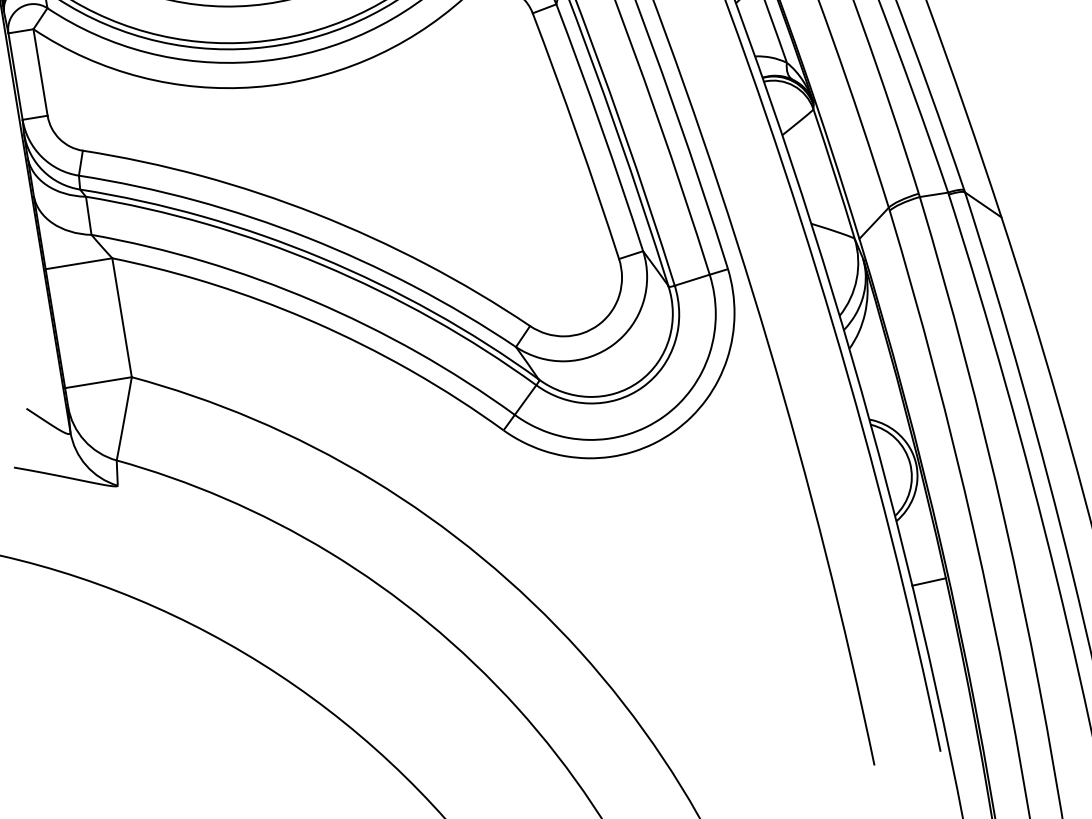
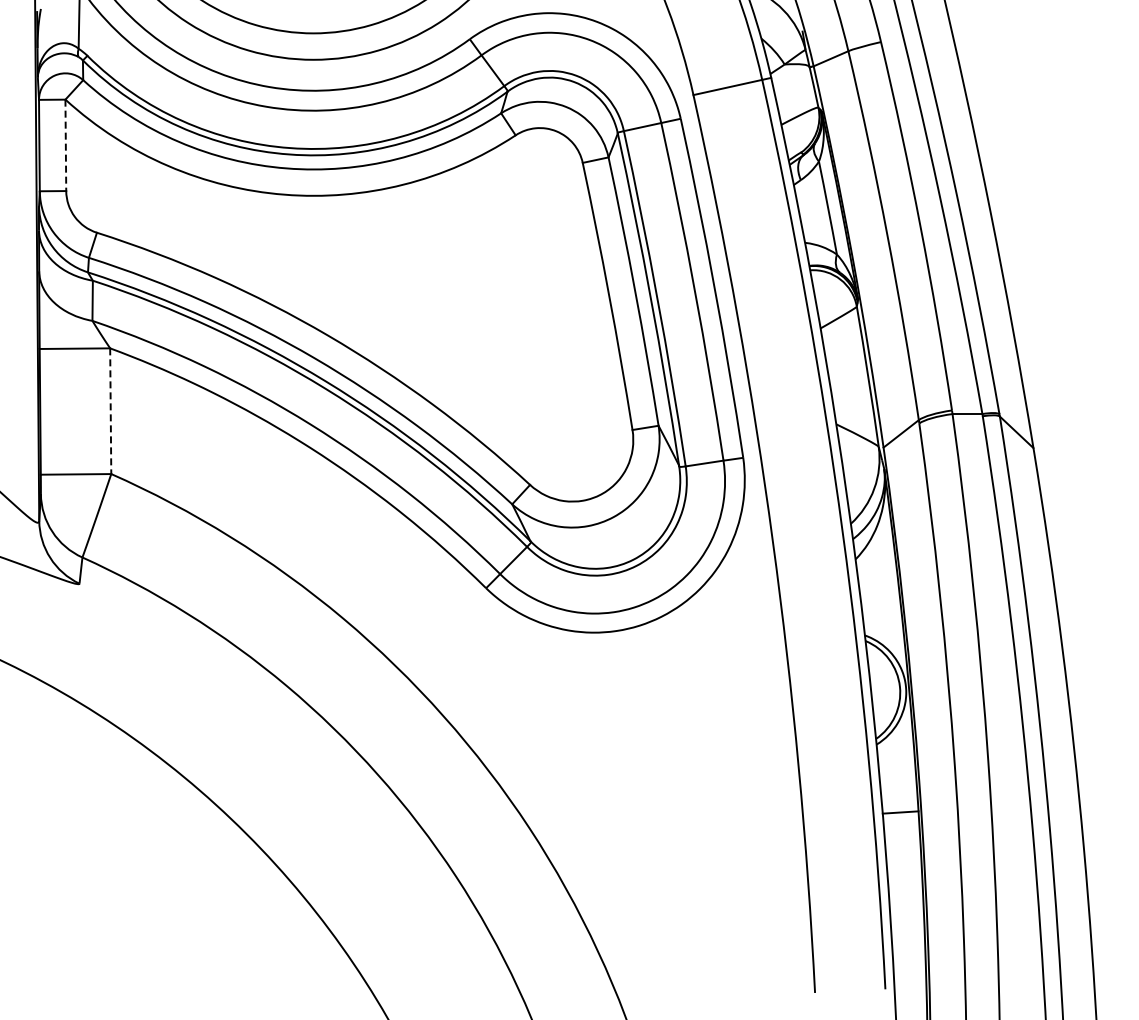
line: (40, 72) -> (65, 145), solid -> dashed
line: (121, 318) -> (110, 411), solid -> dashed

